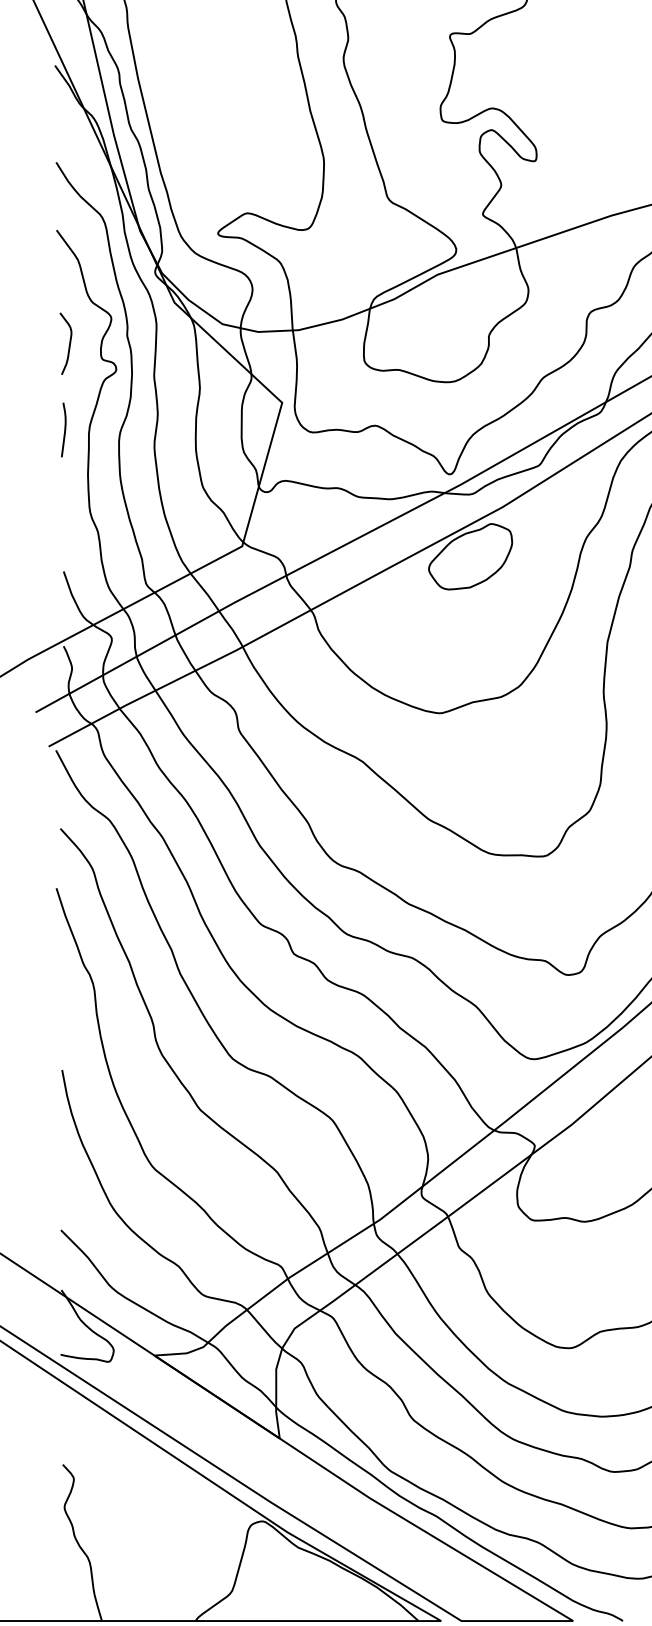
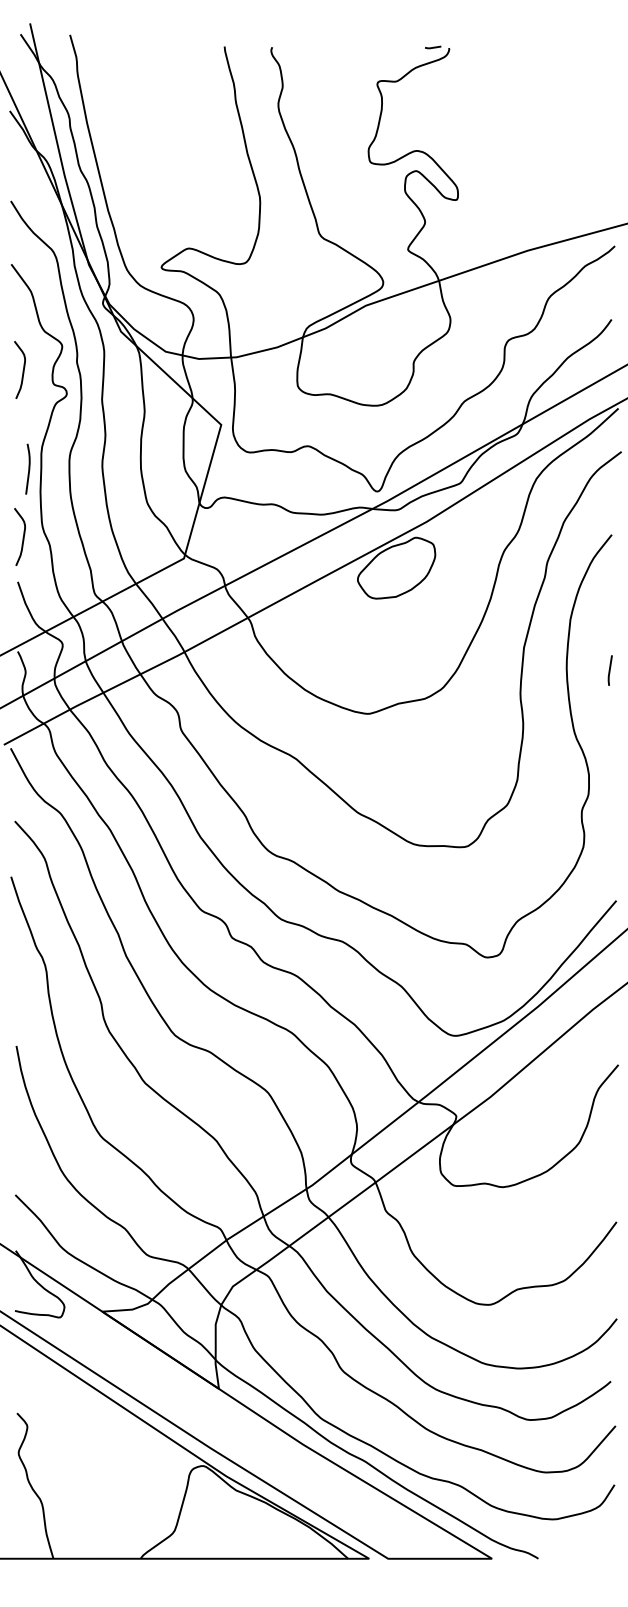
curve: (64, 429) -> (28, 468), moved
curve: (68, 523) -> (22, 537), added

